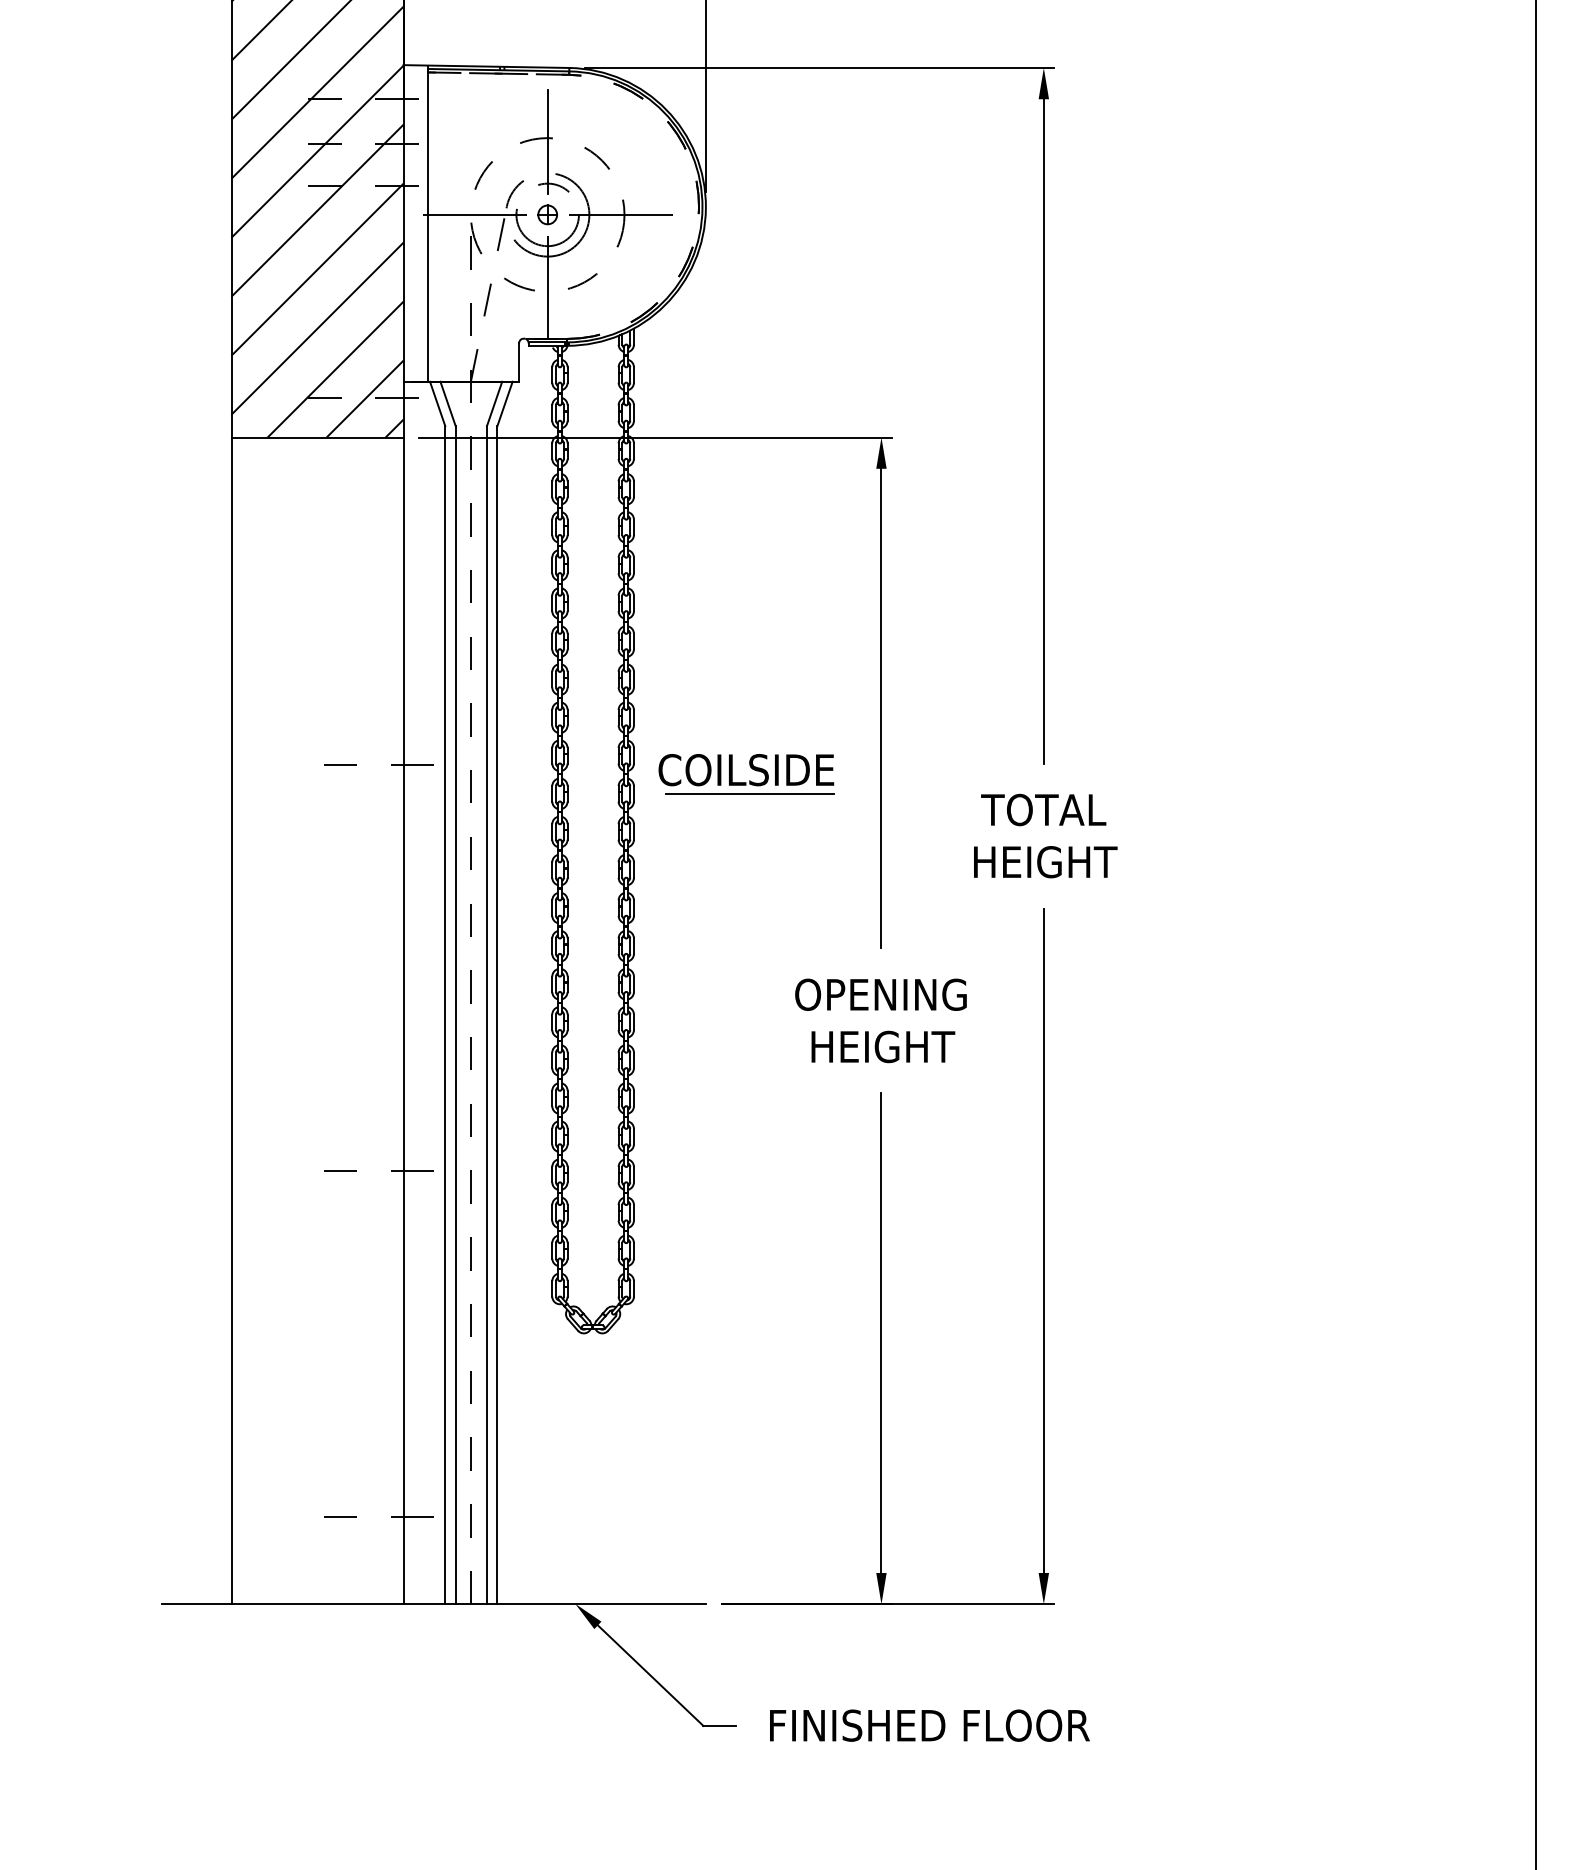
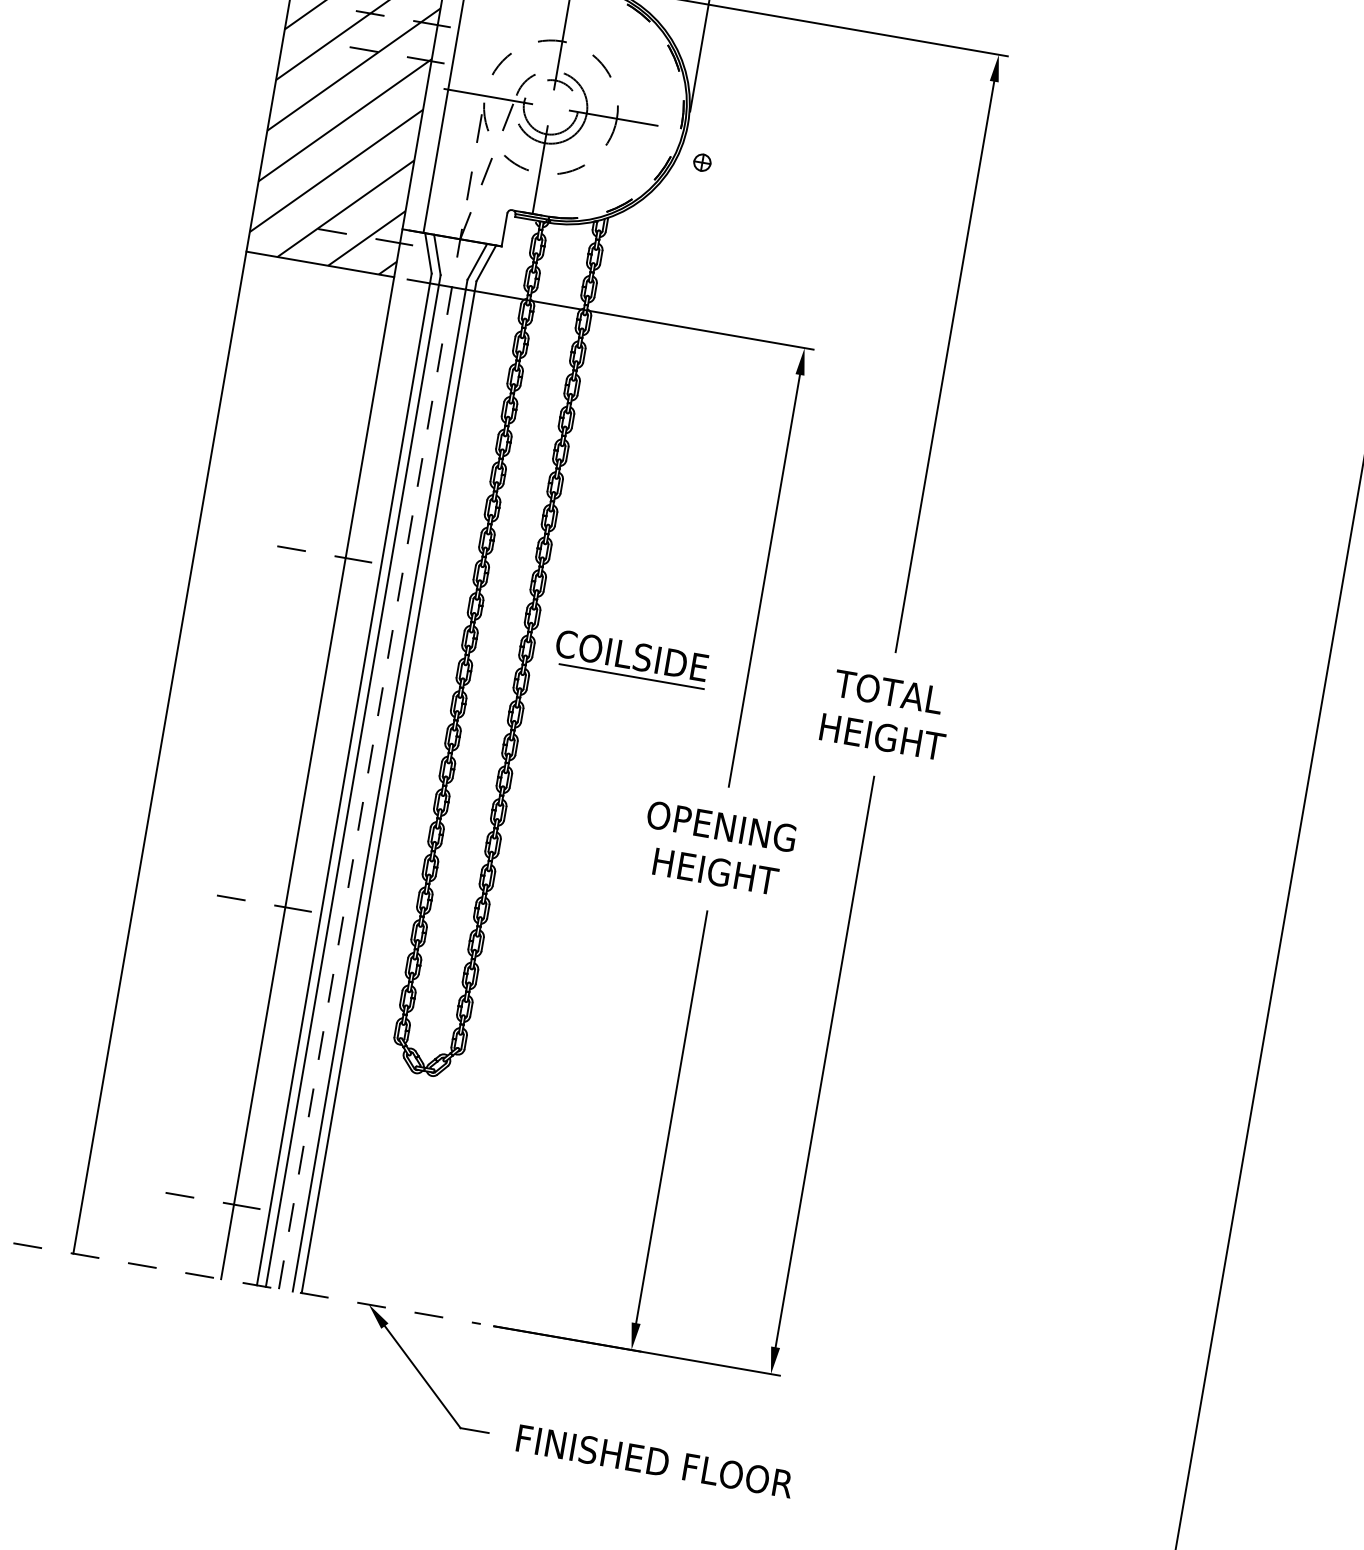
part: (547, 214) -> (702, 162), moved
part: (749, 780) -> (633, 665), moved
line: (434, 1604) -> (247, 1283), solid -> dashed

